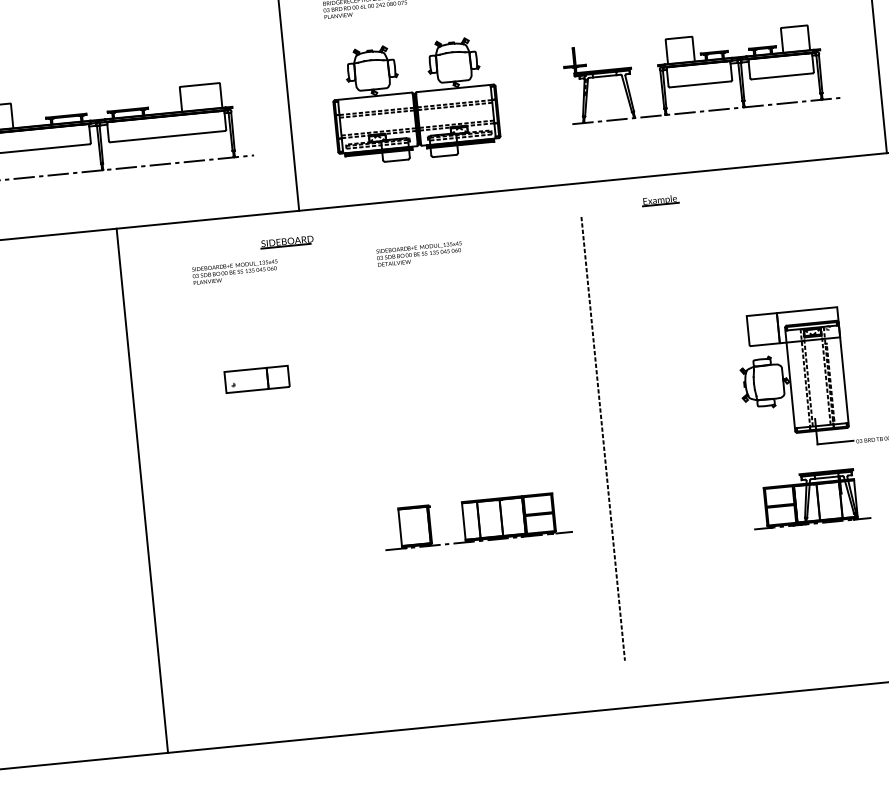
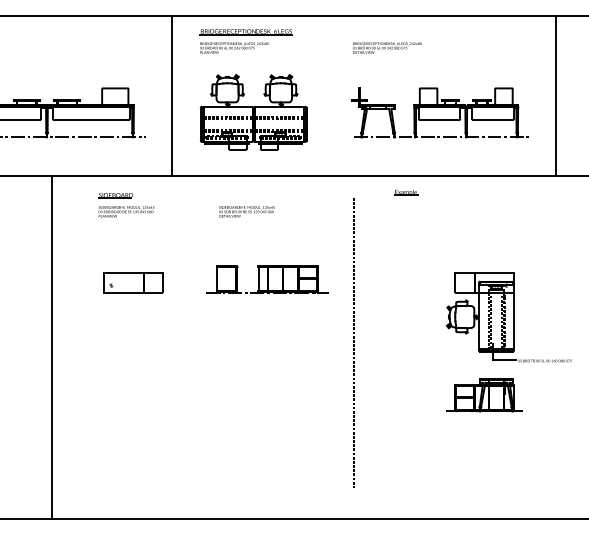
part: (286, 241) -> (115, 195), moved
part: (256, 379) -> (133, 282), size x1.43
part: (477, 521) -> (267, 279), moved

